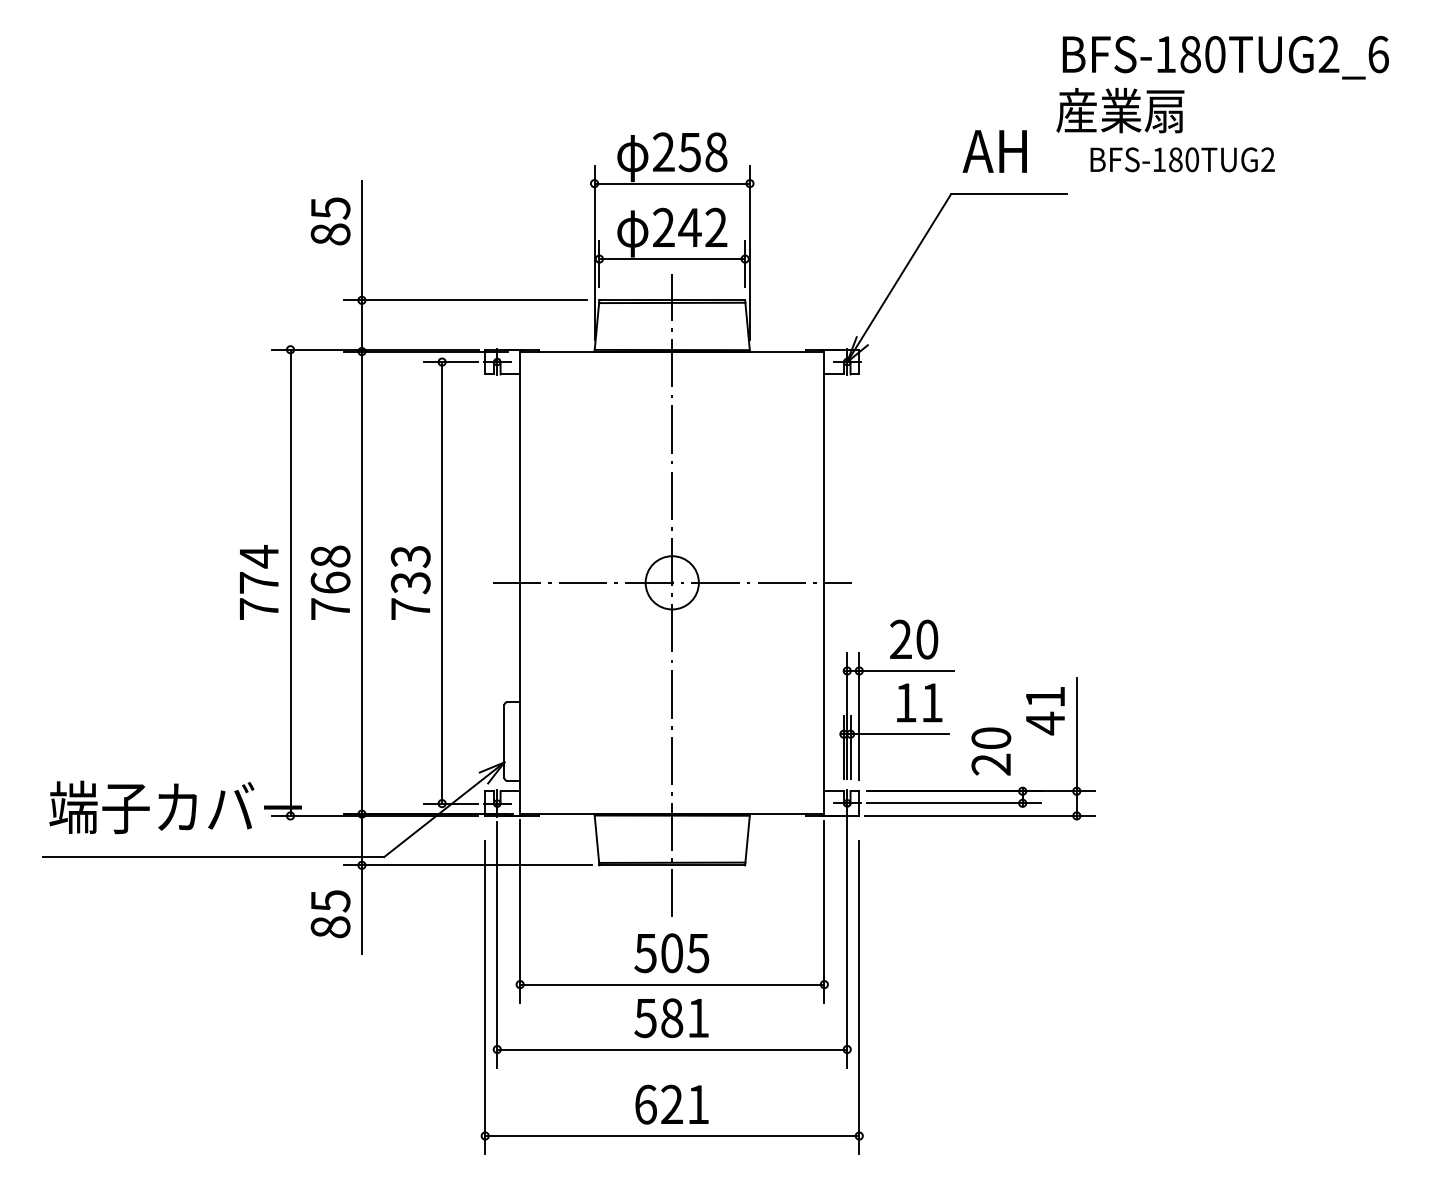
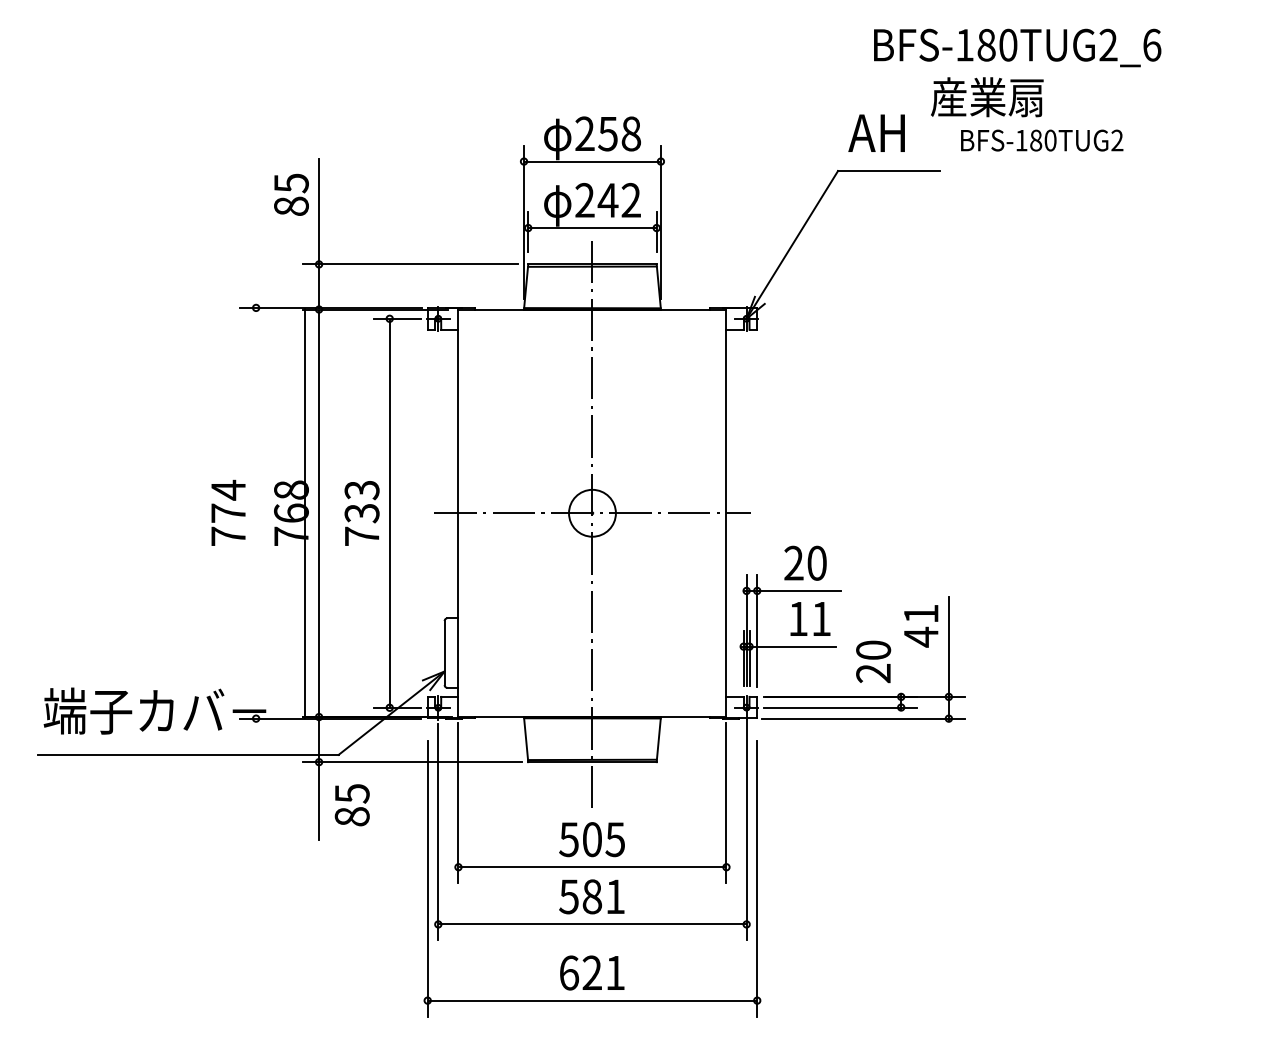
text: (1225, 57) -> (1017, 47), moved
line: (290, 582) -> (305, 512), moved
text: (330, 914) -> (352, 805), moved

